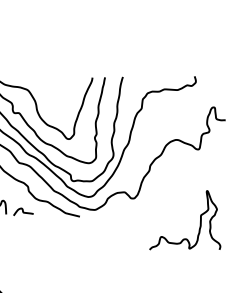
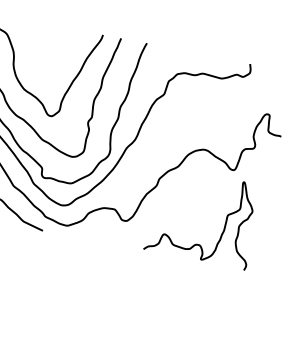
curve: (199, 223) -> (223, 226), moved

